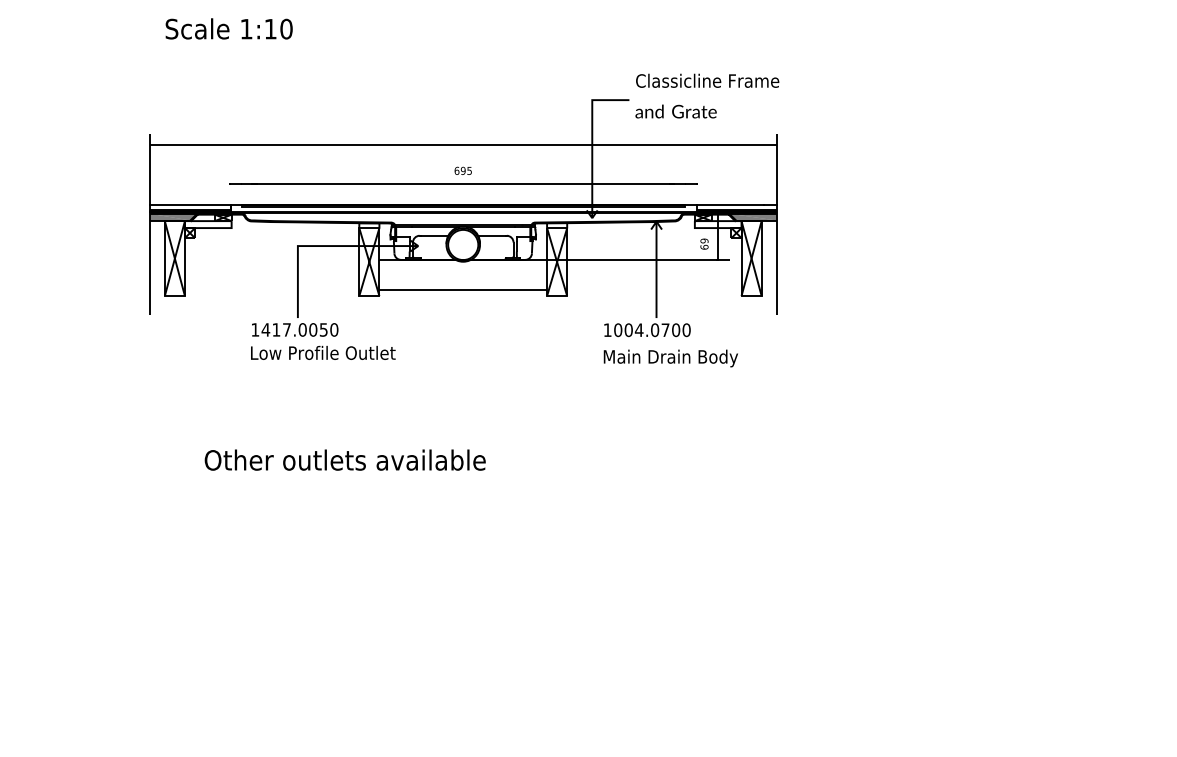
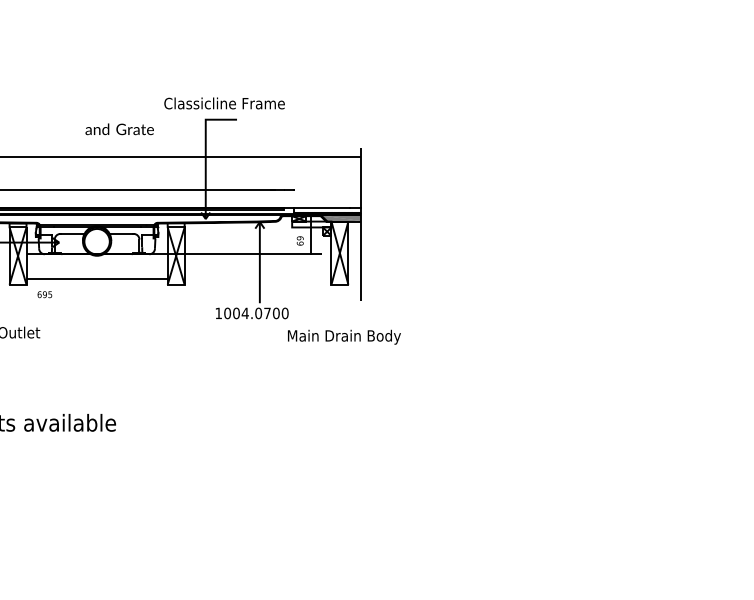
text: (707, 80) -> (224, 103), moved
text: (675, 111) -> (119, 129), moved
text: (462, 170) -> (44, 294), moved
text: (670, 358) -> (344, 337), moved

